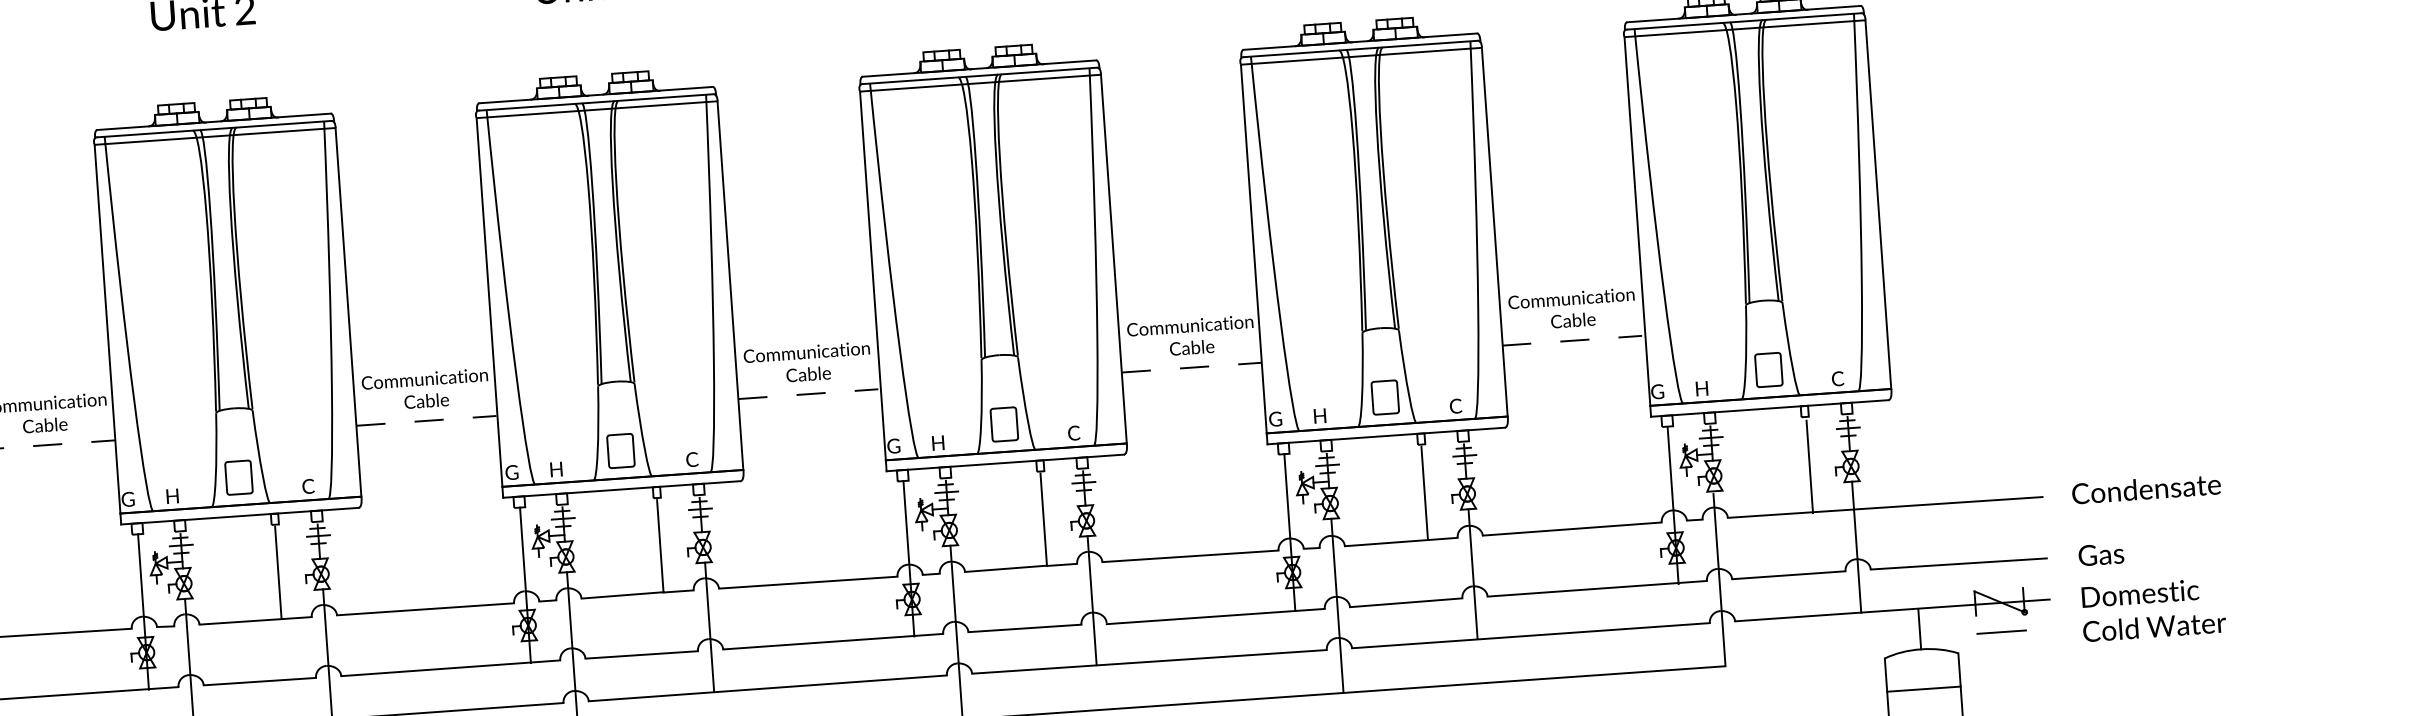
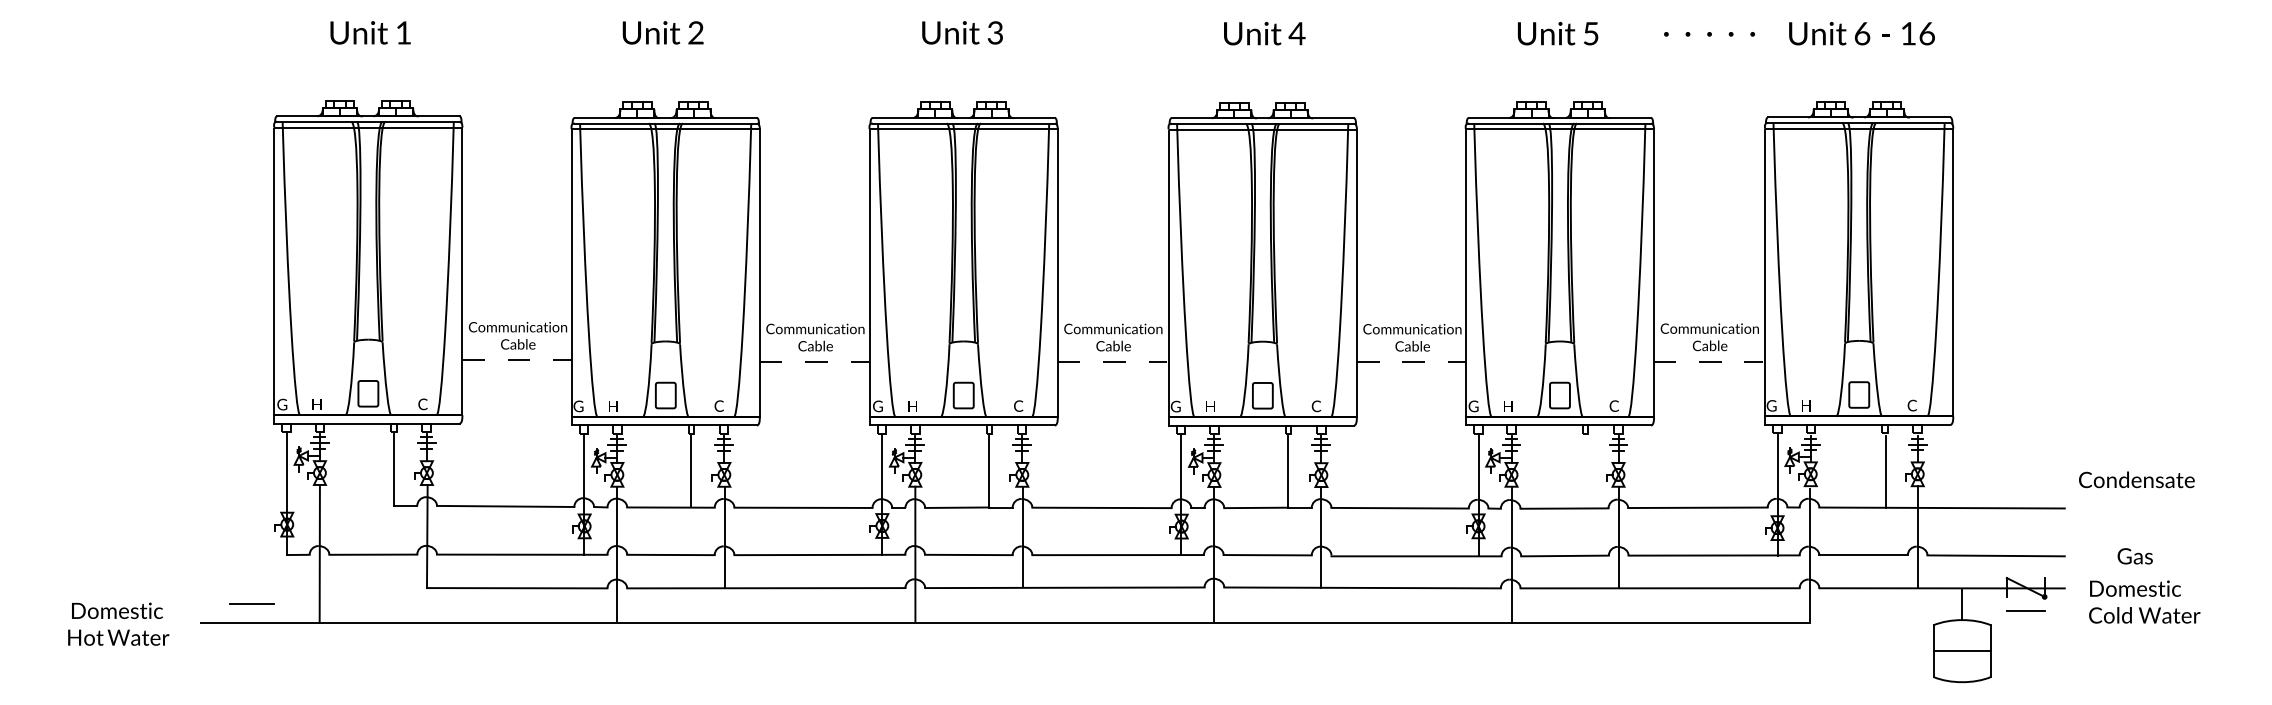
text: (2145, 488) -> (2136, 479), moved
line: (1424, 492) -> (1585, 471), removed
text: (2100, 554) -> (2134, 556), moved

